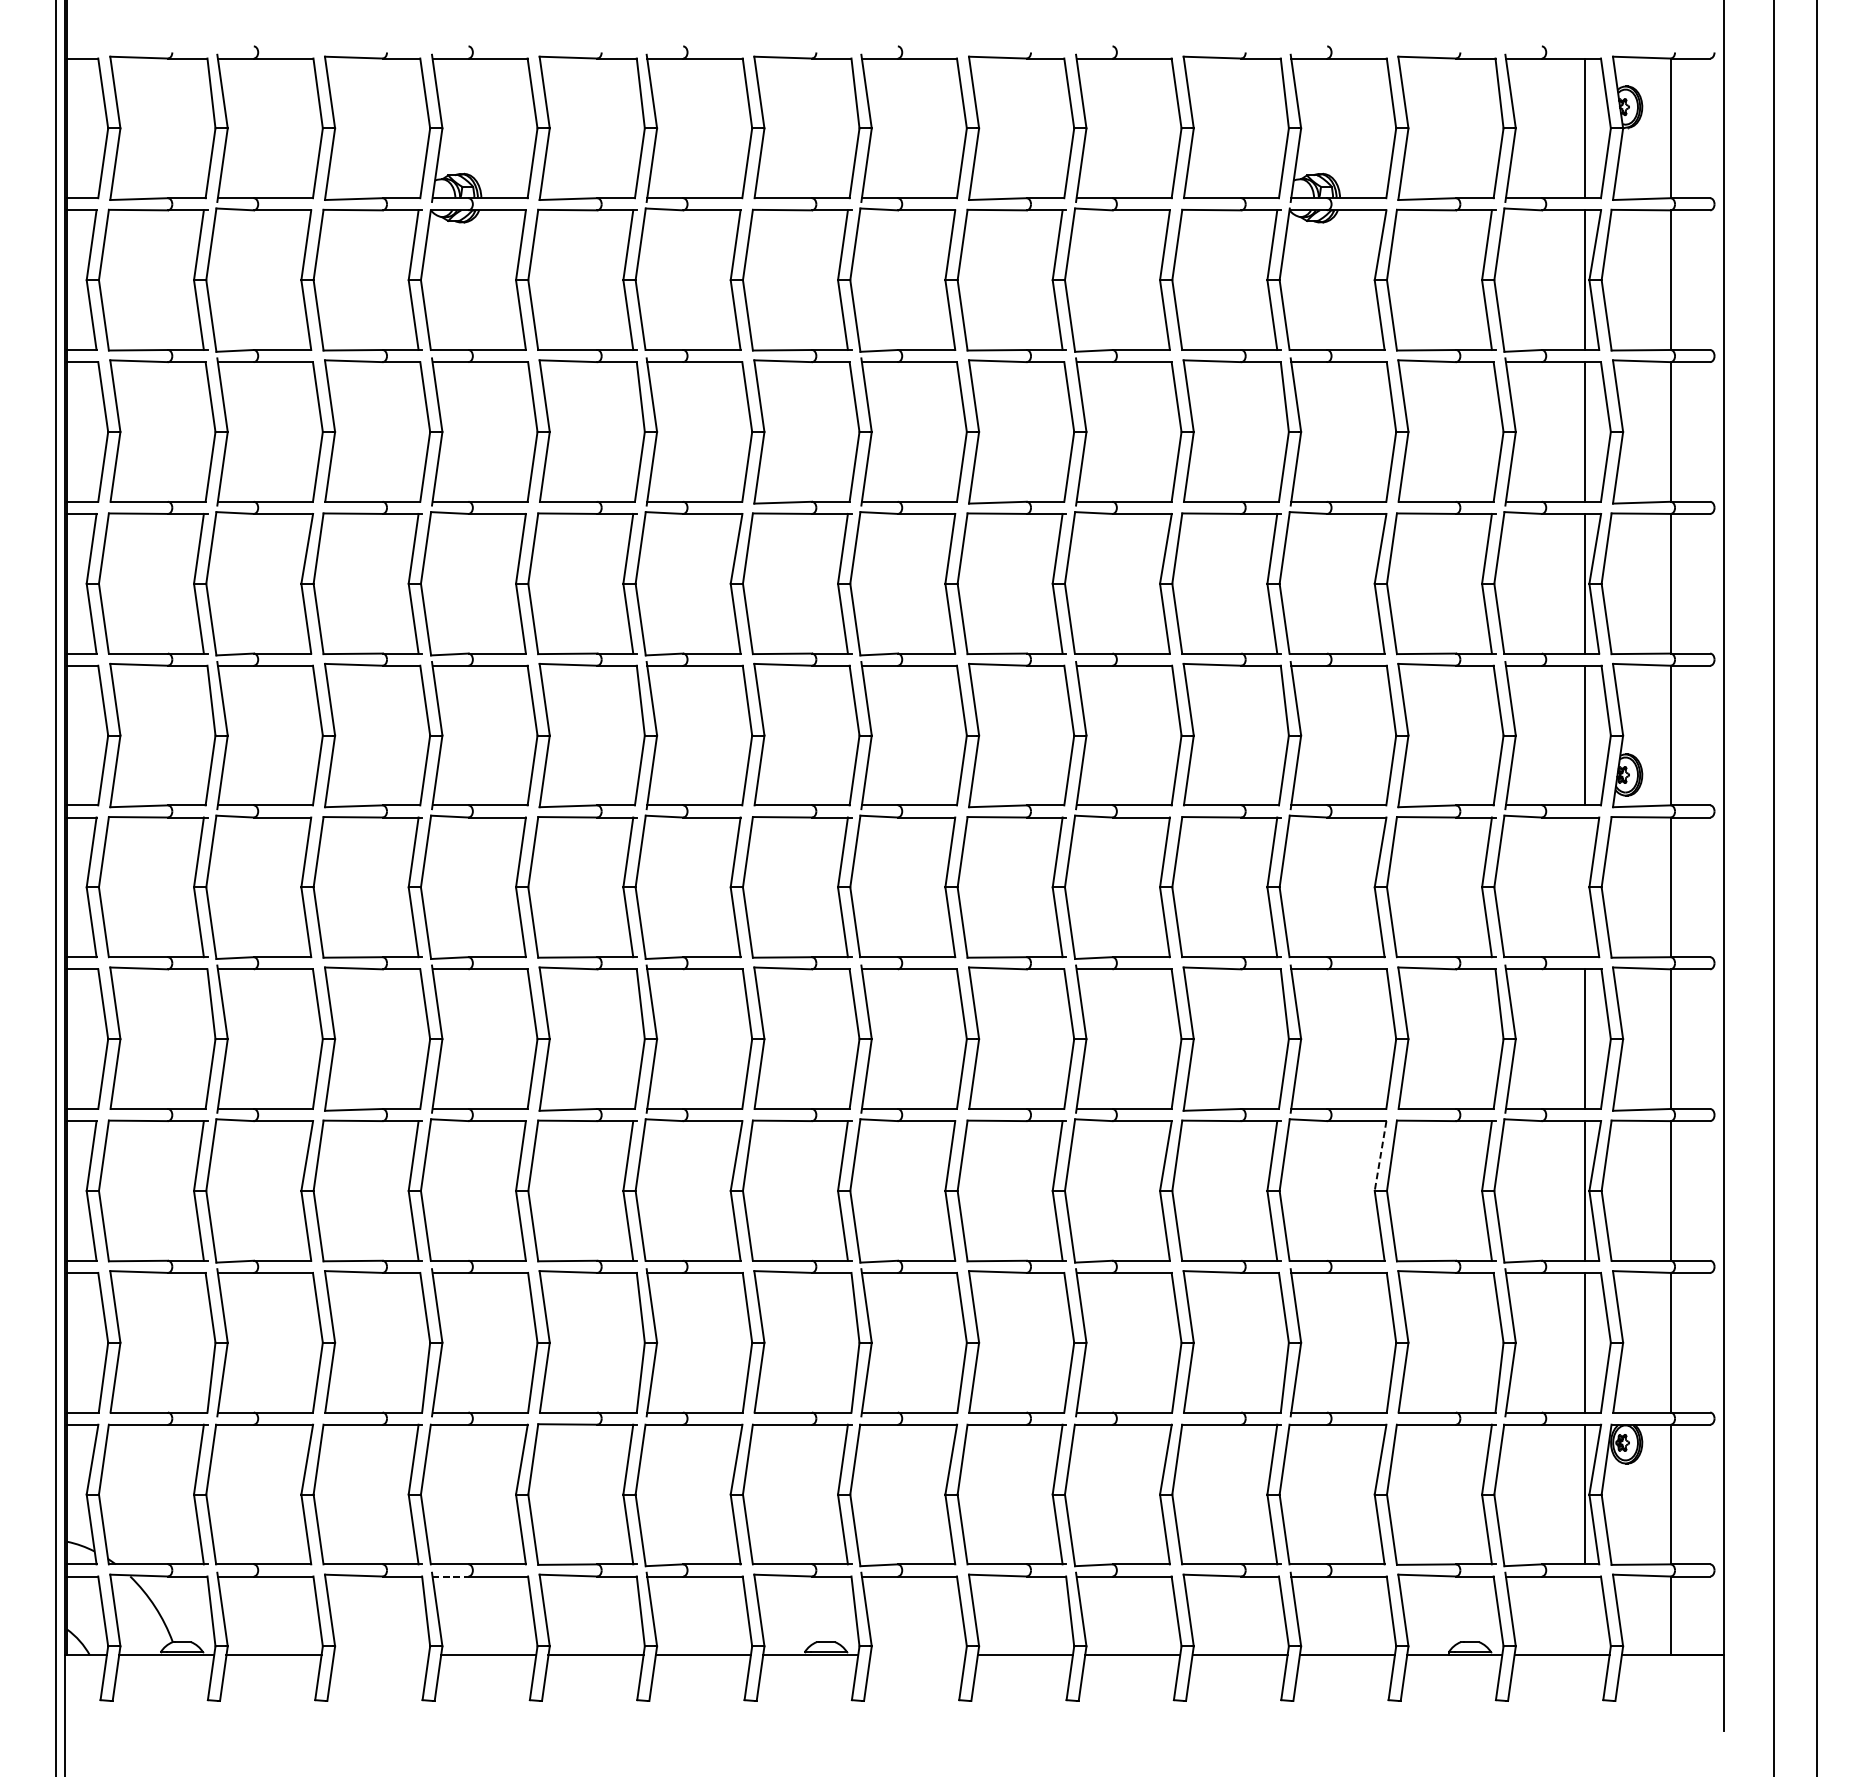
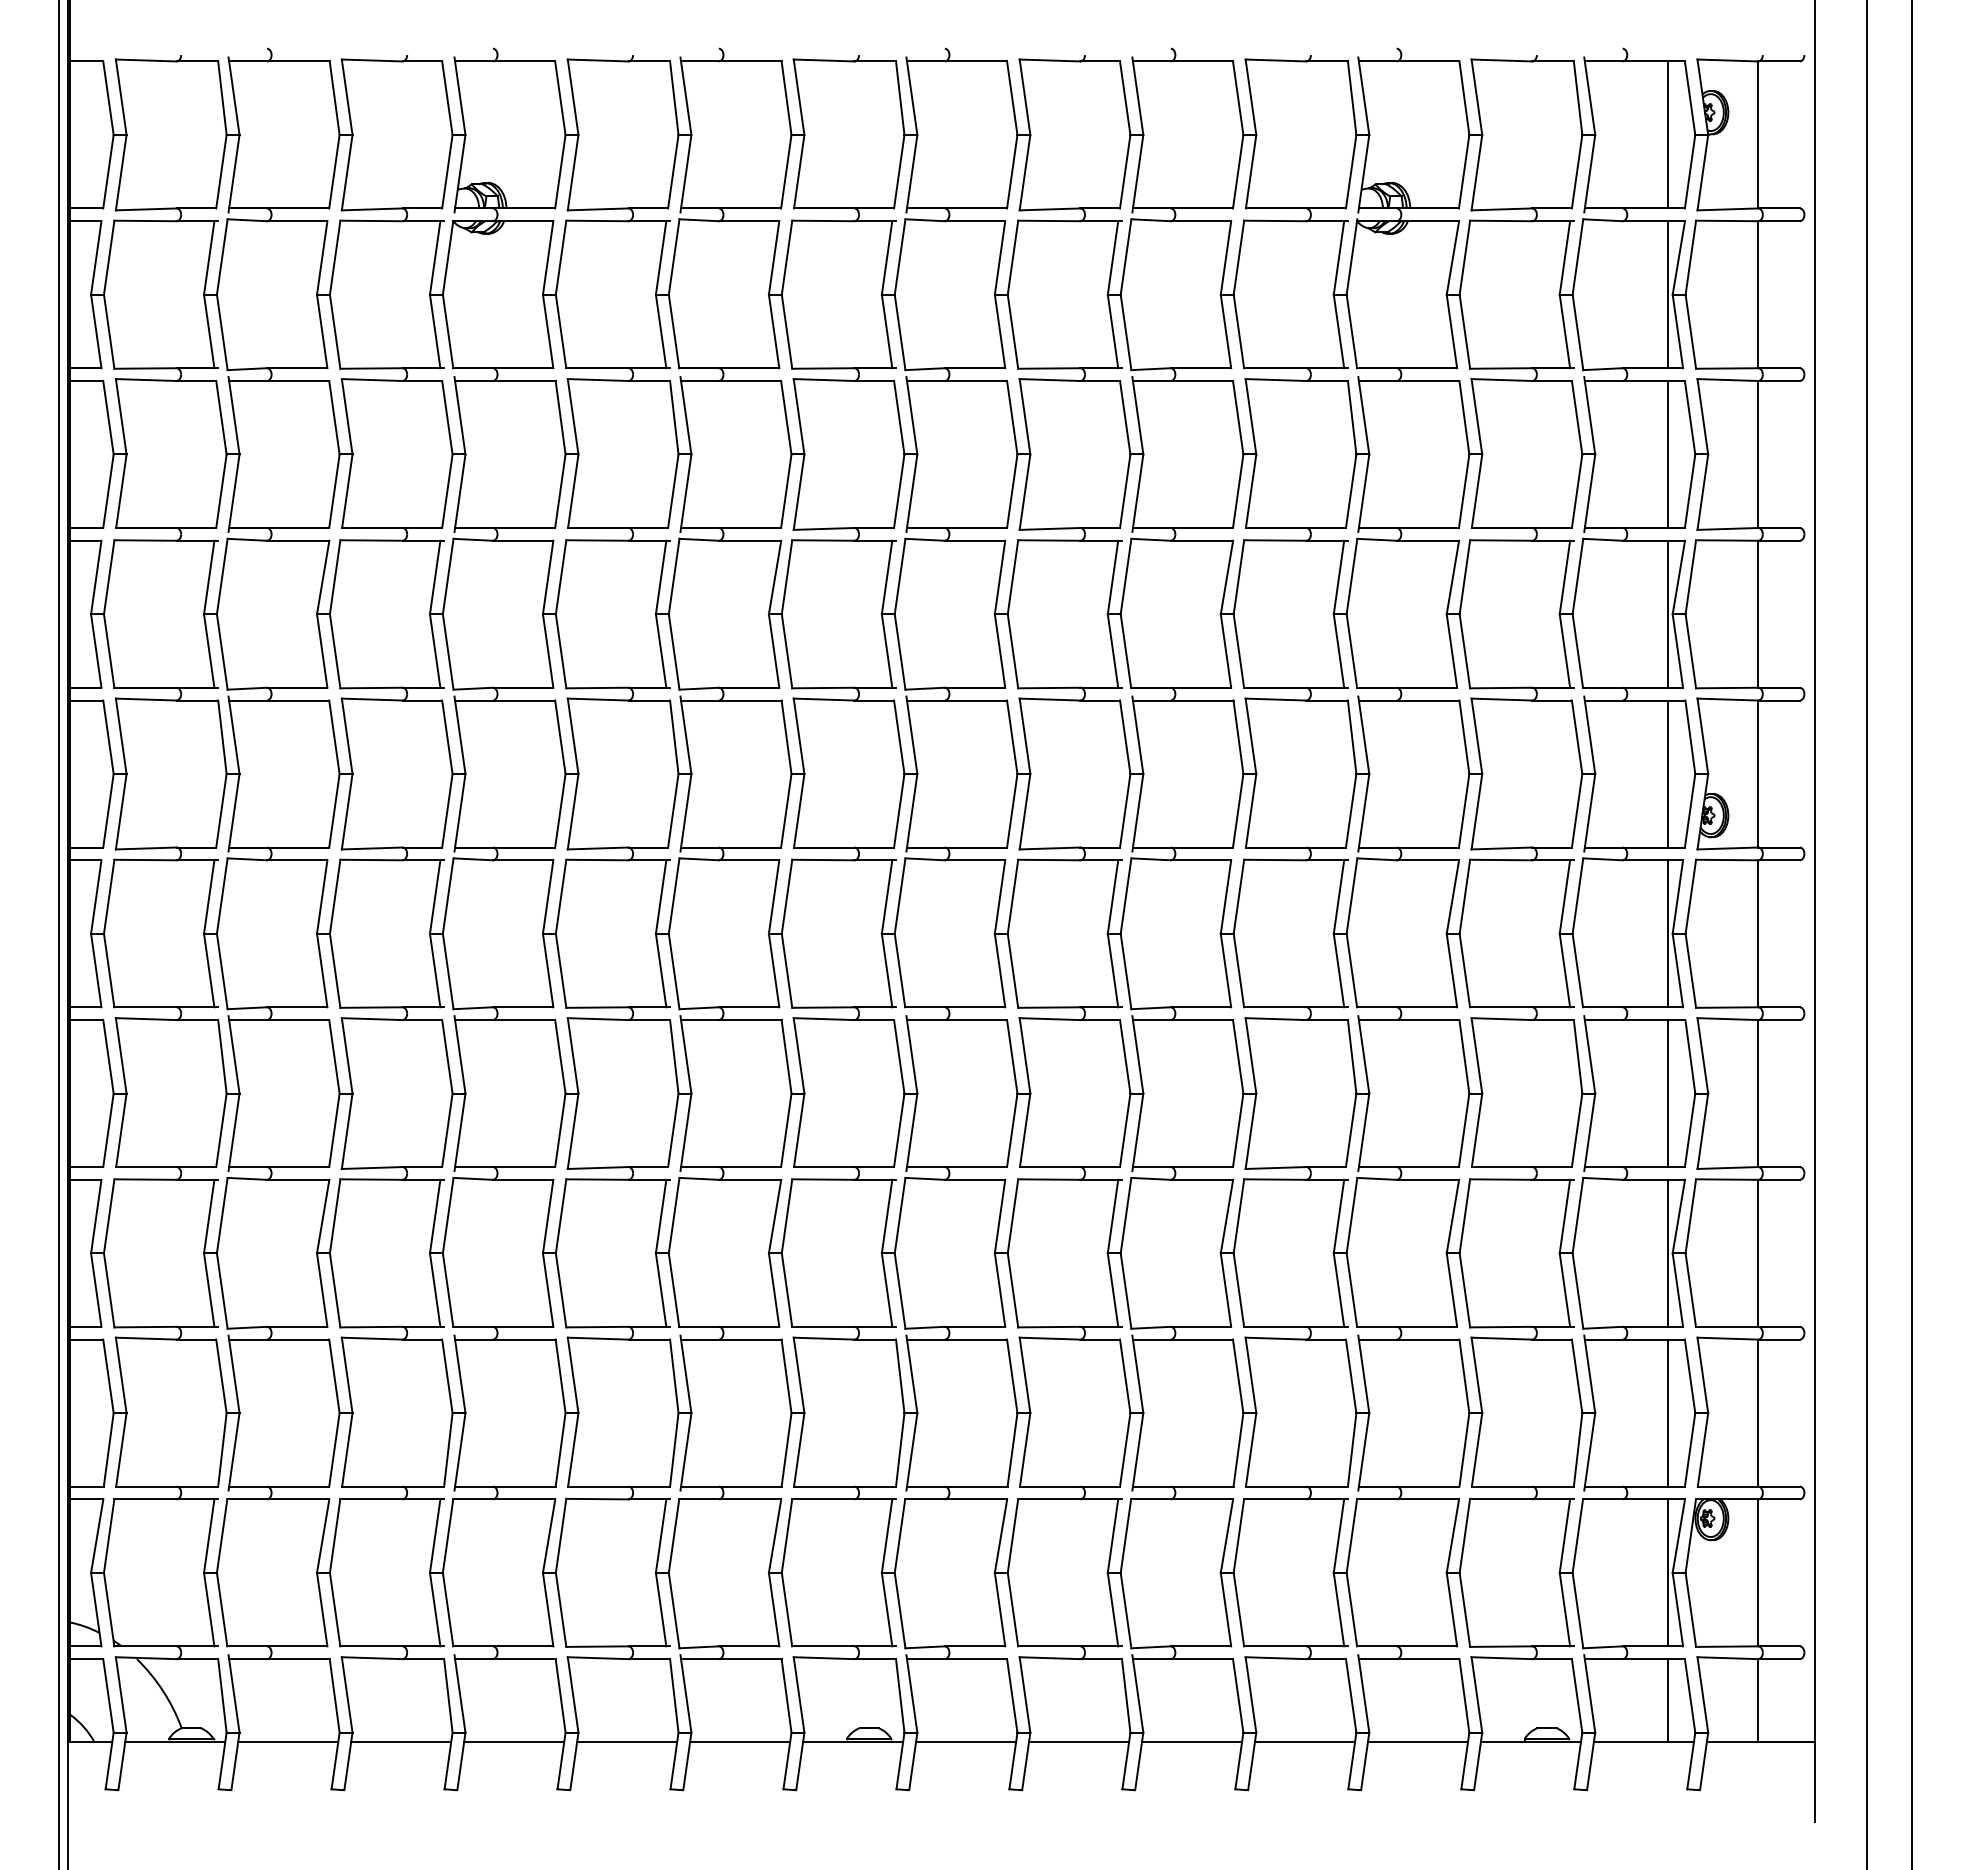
line: (1584, 887) -> (1667, 933), added
line: (1380, 1156) -> (1452, 1217), dashed -> solid
line: (450, 1576) -> (474, 1659), dashed -> solid
line: (1584, 1615) -> (1667, 1700), added
line: (381, 1655) -> (401, 1742), added
line: (918, 1655) -> (966, 1742), added

